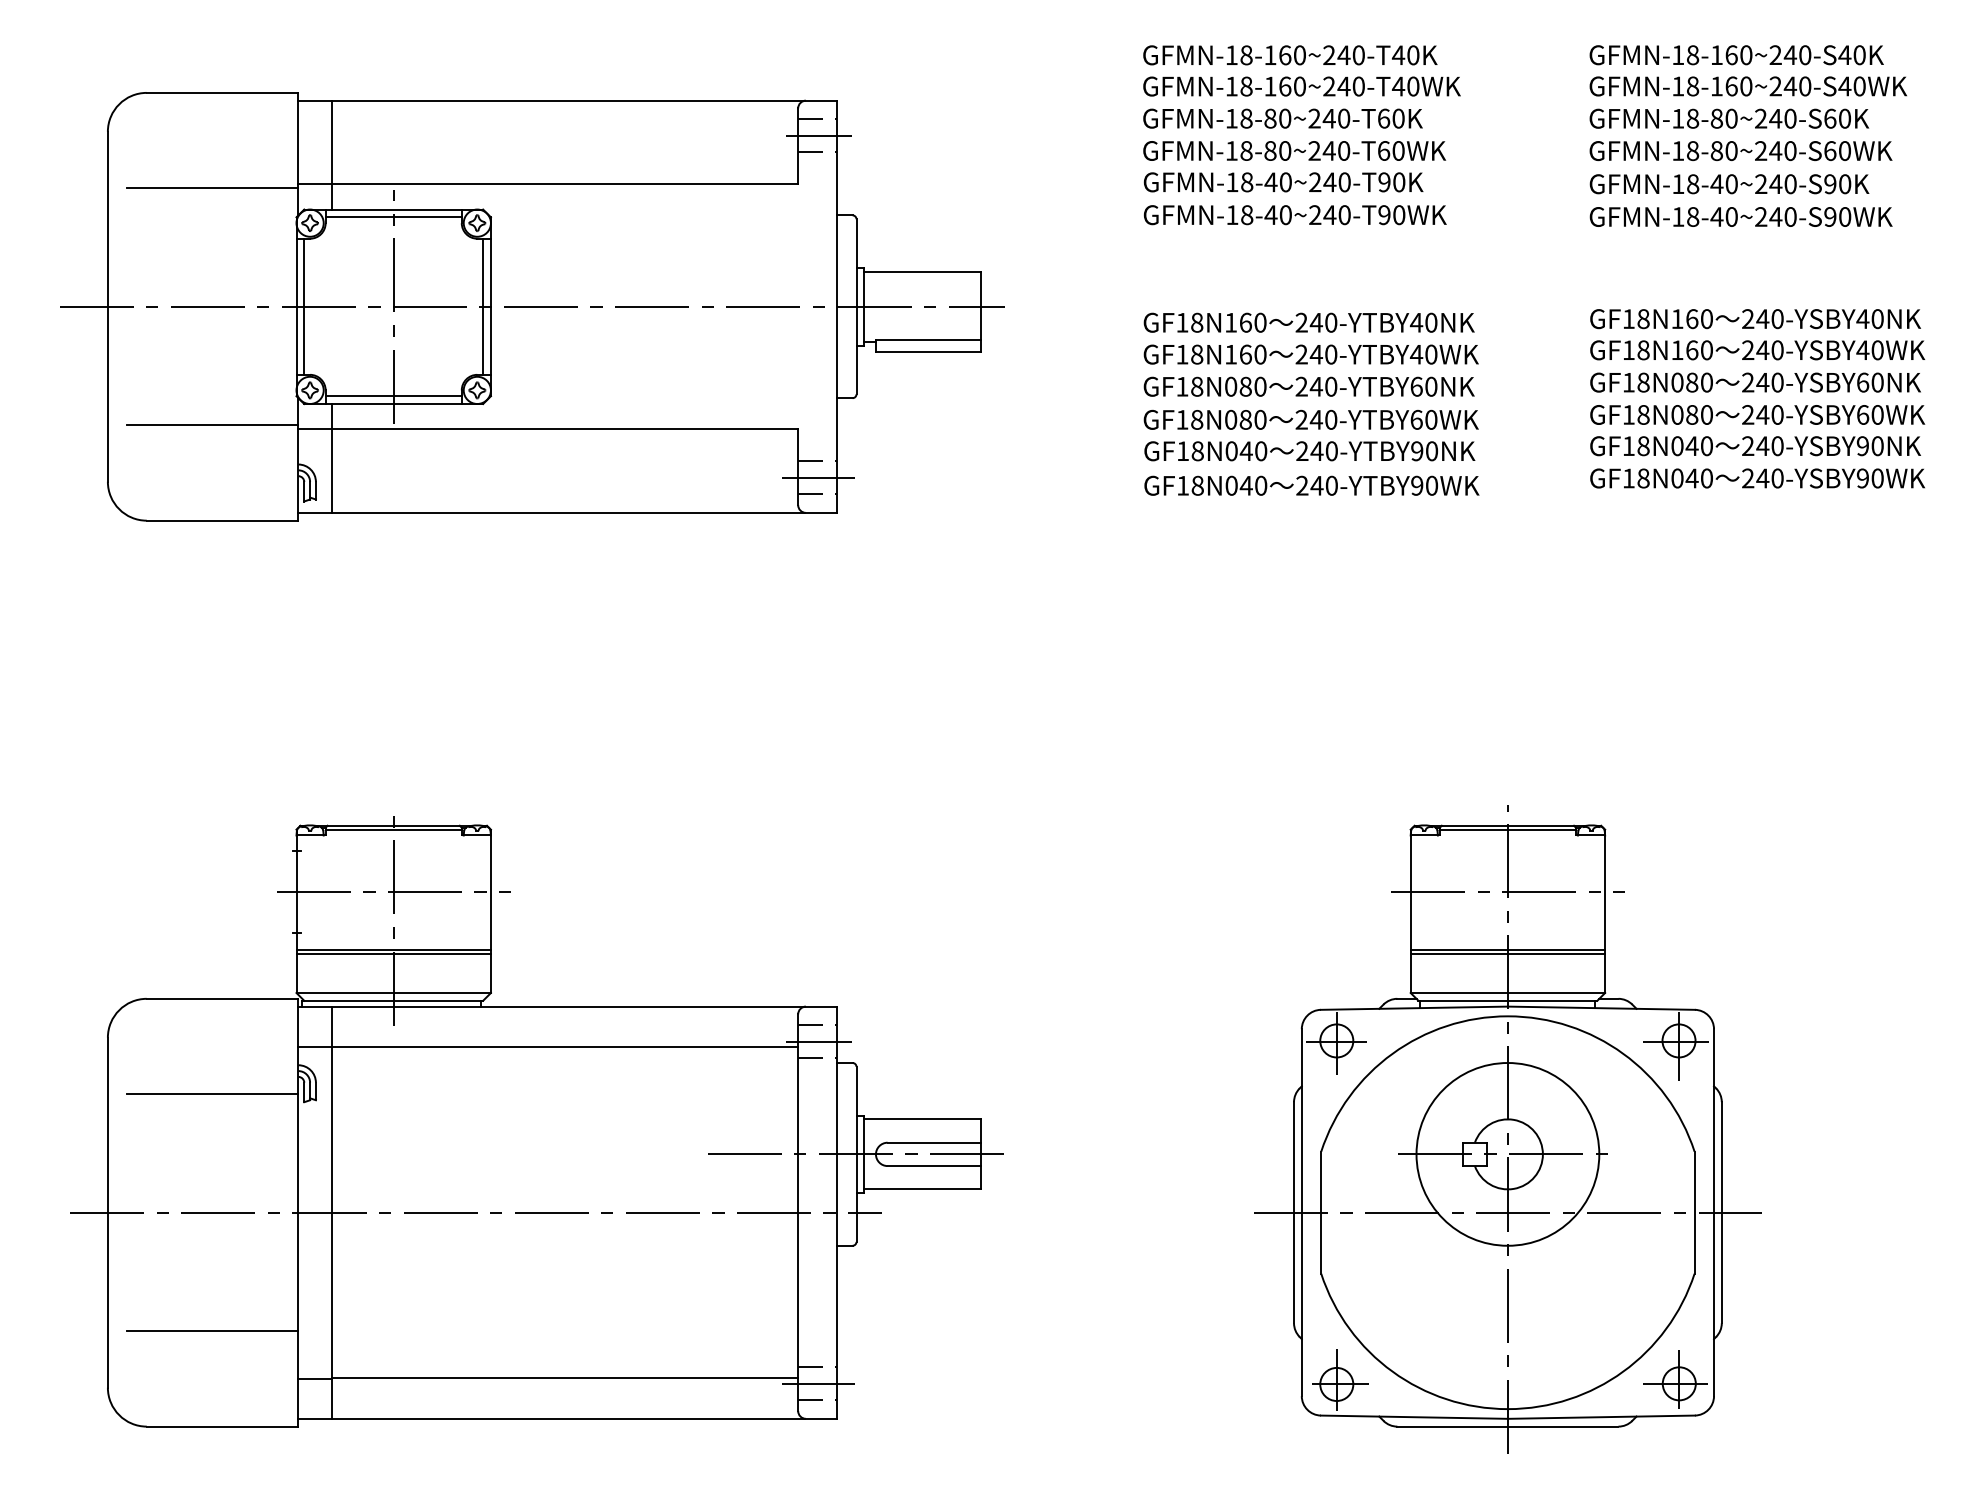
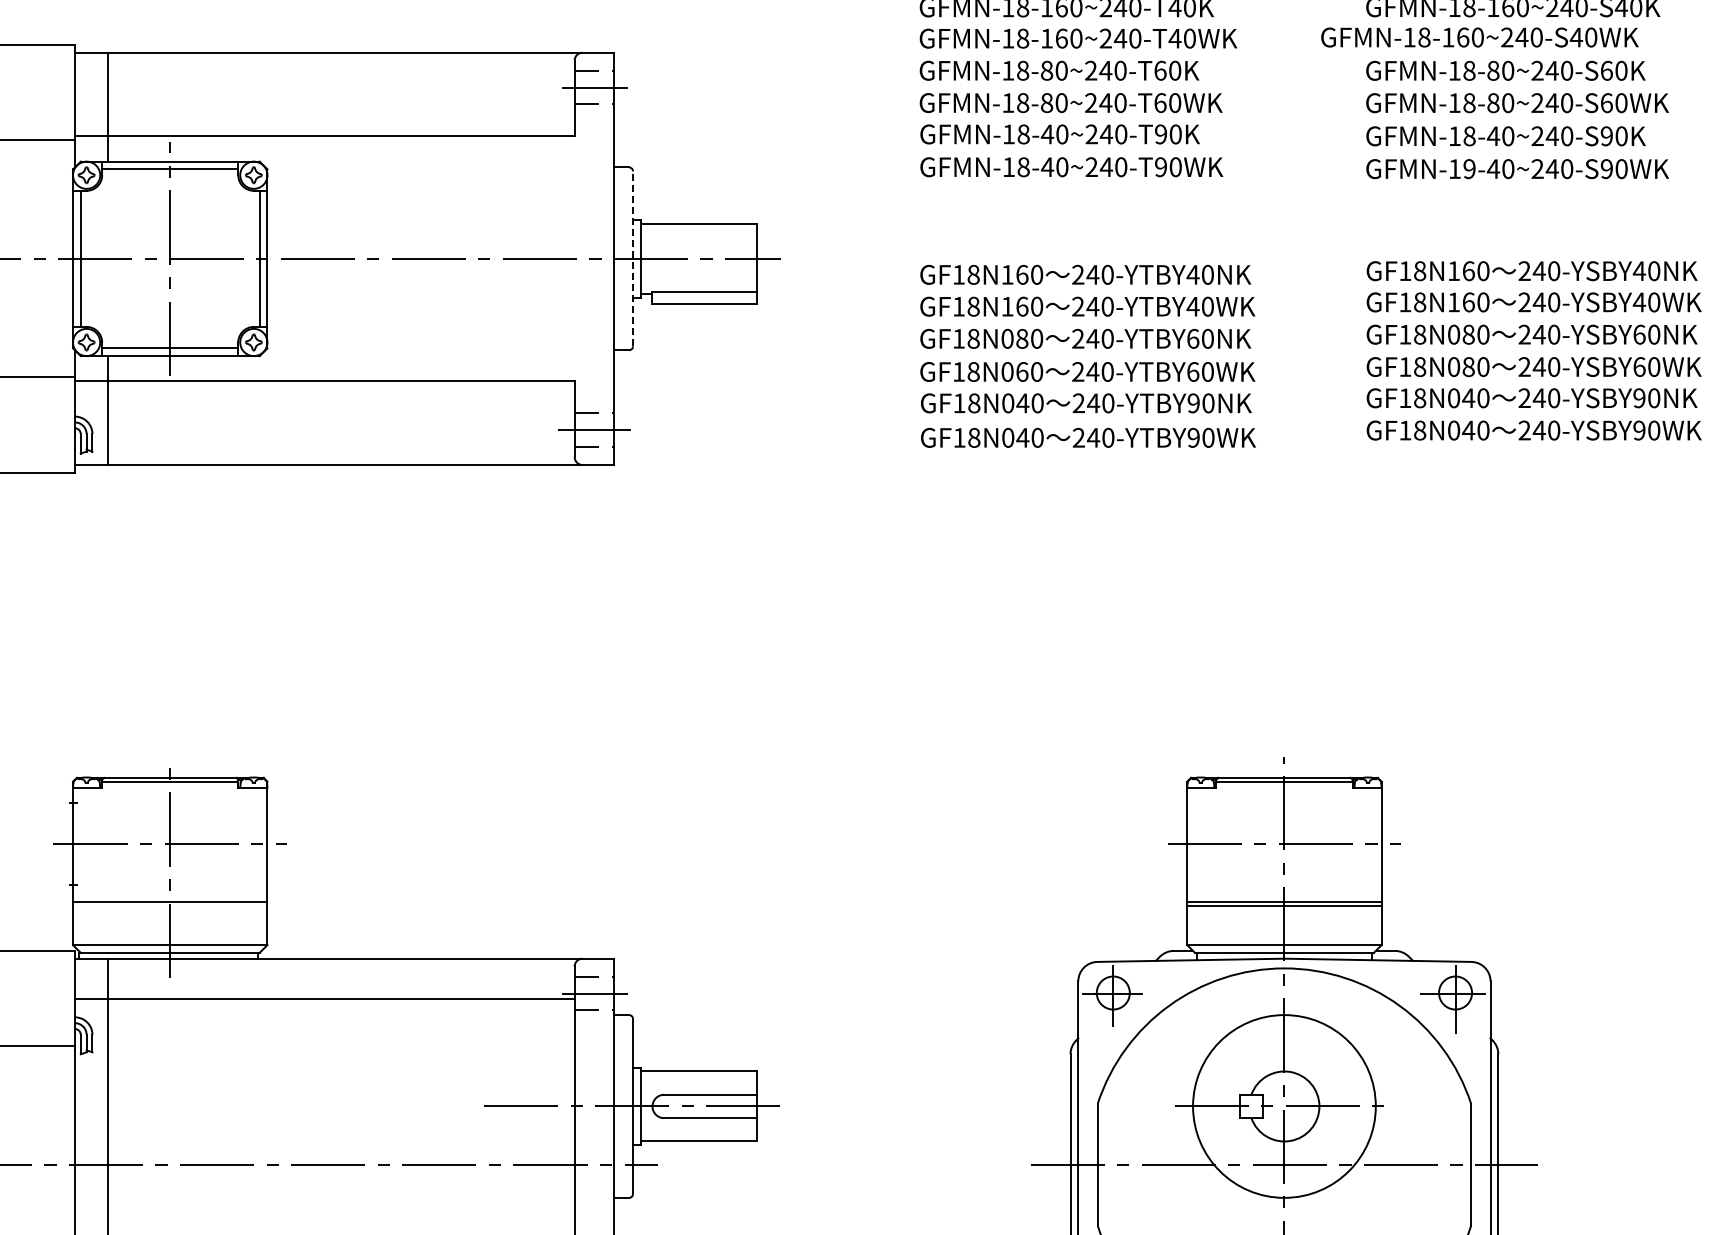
text: (1747, 86) -> (1479, 37), moved
text: (1693, 216) -> (1470, 168), GFMN-18-40~240-S90WK -> GFMN-19-40~240-S90WK
line: (856, 306) -> (633, 258), solid -> dashed
text: (1245, 419) -> (1022, 371), GF18N080 -> GF18N060
line: (393, 954) -> (170, 906), removed

